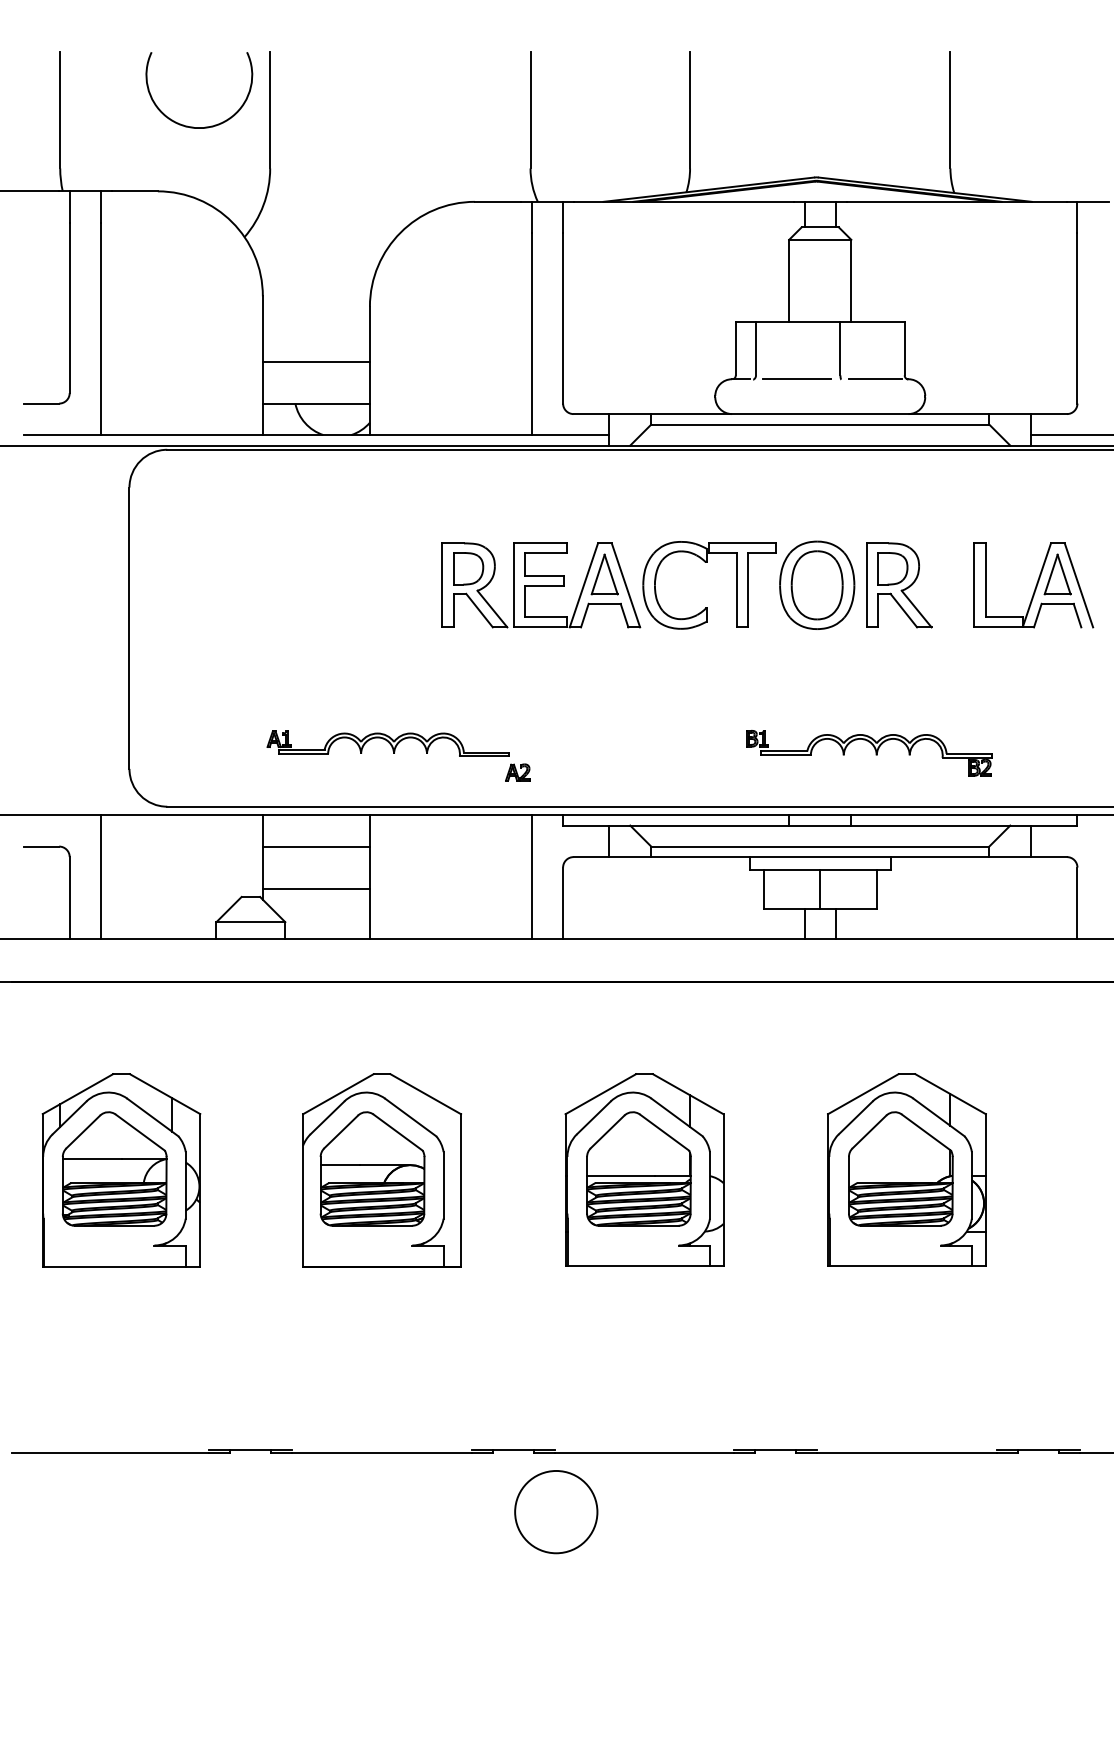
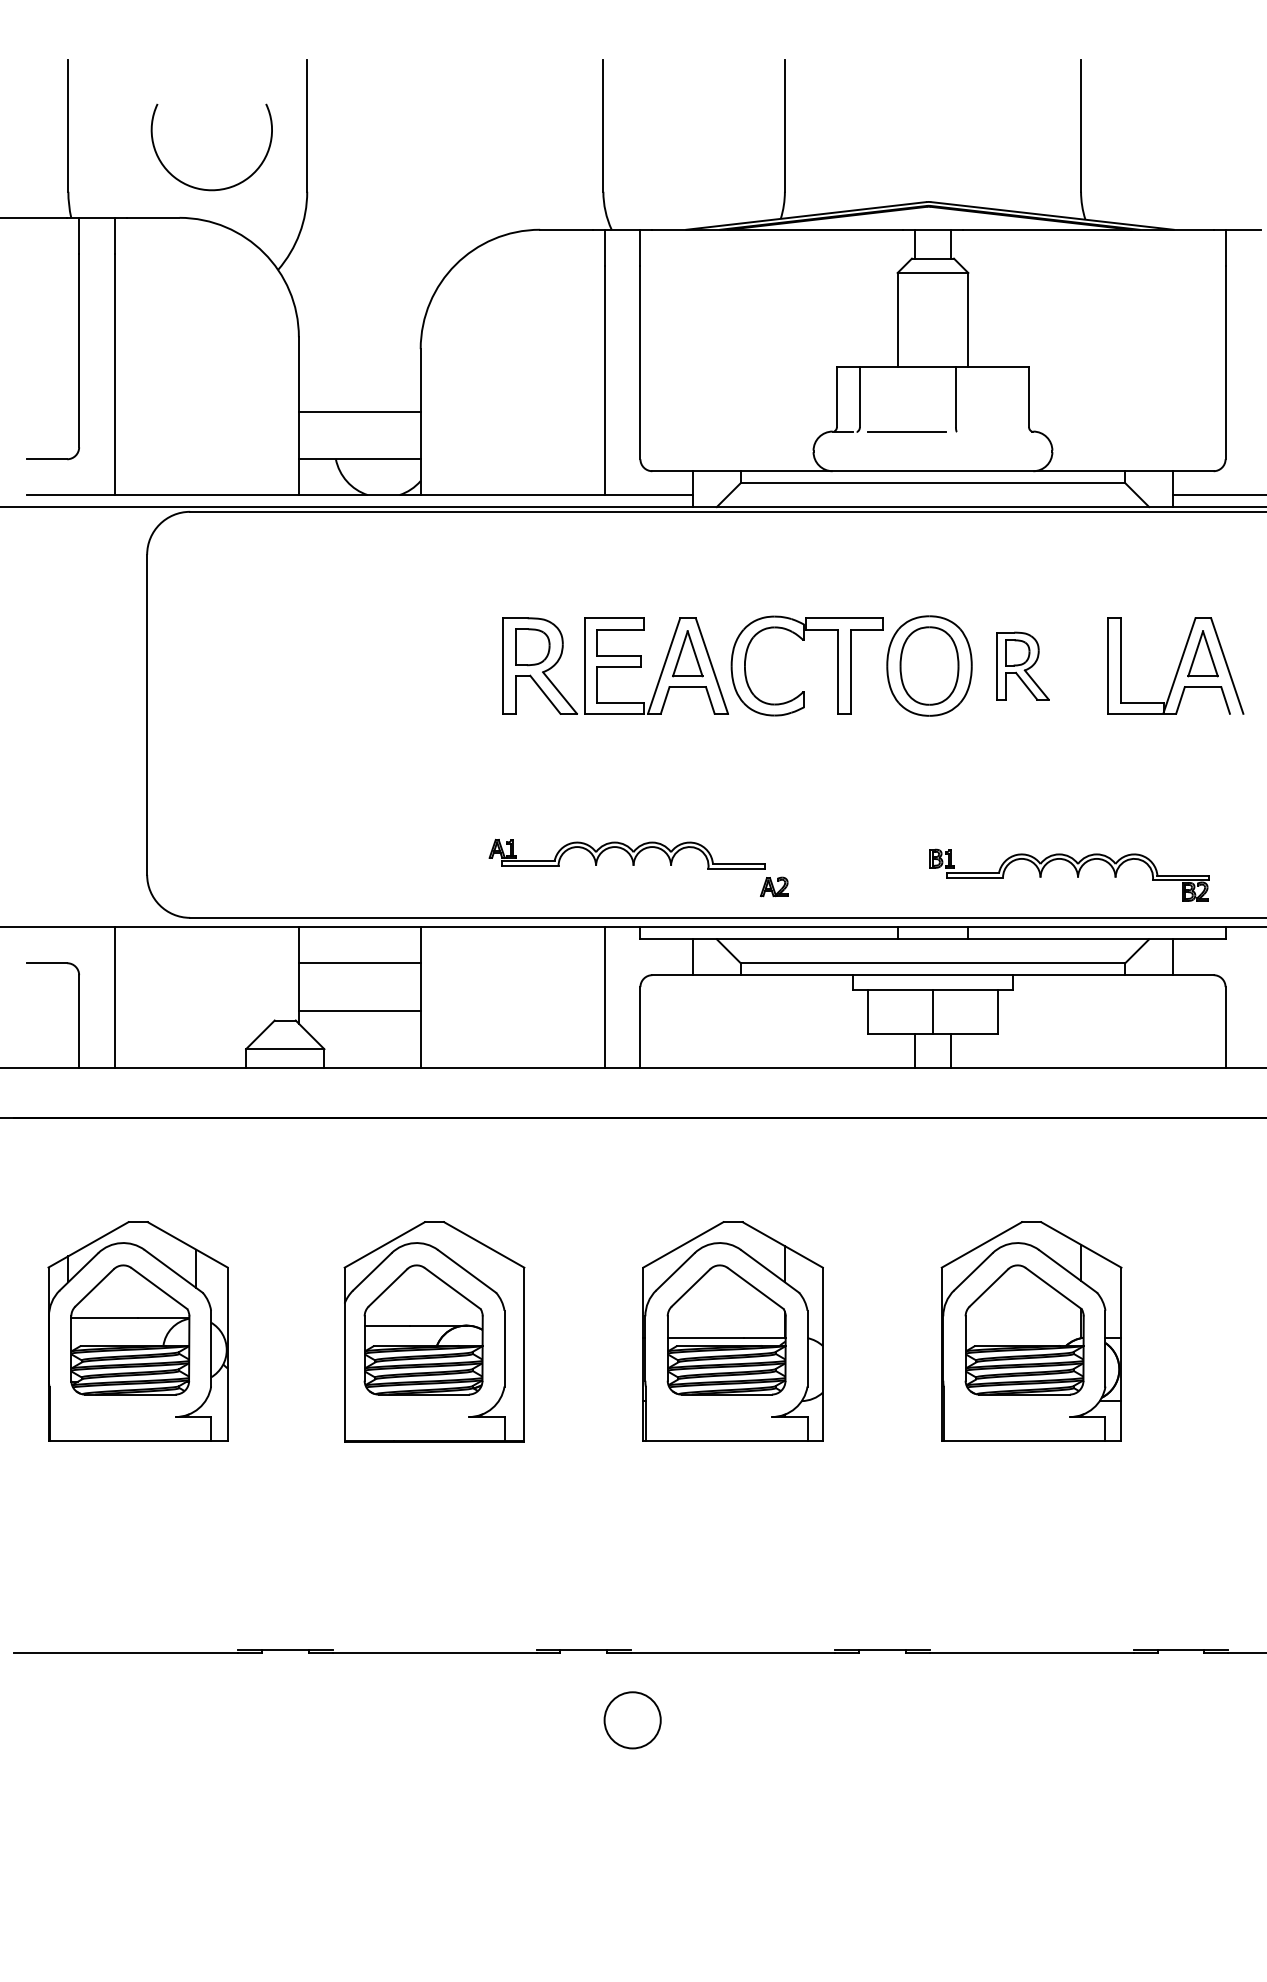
arc: (193, 126) -> (205, 188), moved
line: (875, 379) -> (995, 431), removed
part: (899, 585) -> (1023, 666), size x0.7
part: (869, 753) -> (1069, 875), moved
part: (398, 755) -> (638, 867), moved
circle: (556, 1511) -> (632, 1719), size x0.6

